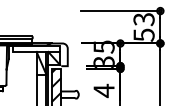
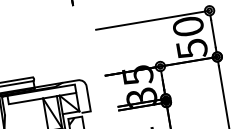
text: (143, 19) -> (187, 26), 53 -> 50

